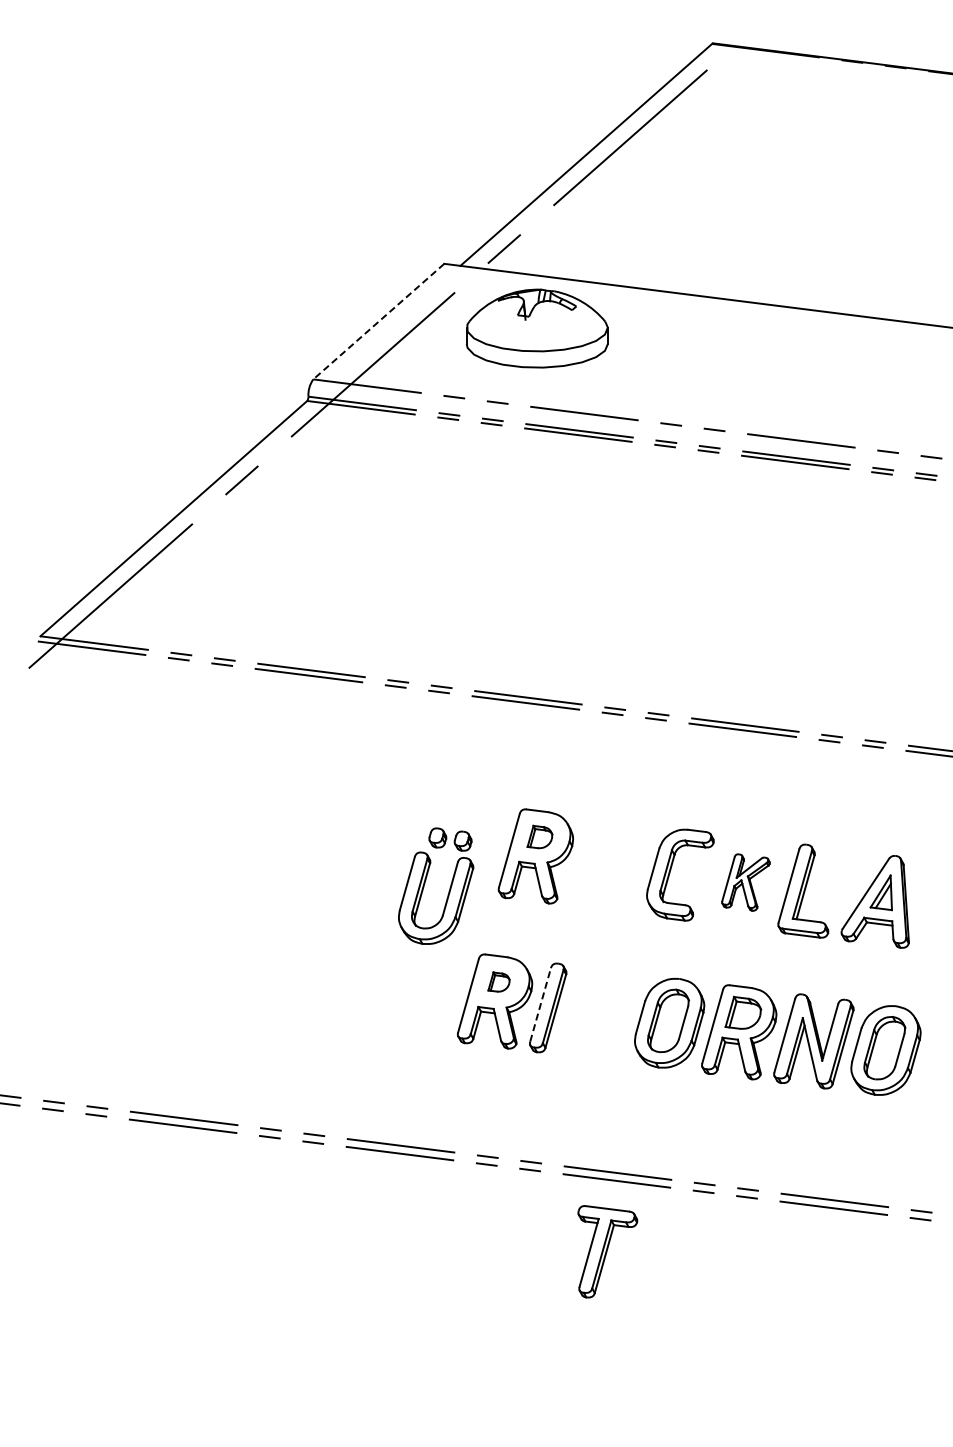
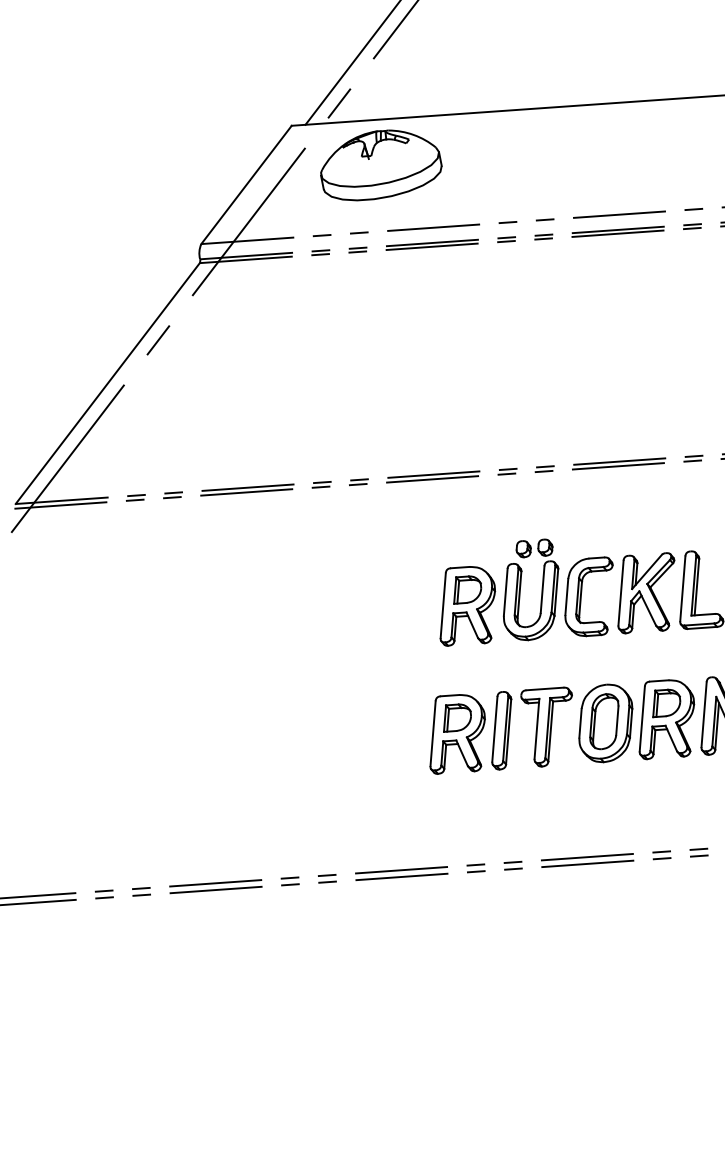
line: (378, 321) -> (246, 184), dashed -> solid
part: (539, 836) -> (466, 588), size x1.43
part: (426, 880) -> (521, 586), moved
part: (745, 882) -> (645, 593), size x1.67
part: (498, 981) -> (455, 716), size x1.67
line: (540, 1004) -> (494, 729), dashed -> solid
part: (607, 1251) -> (552, 724), moved

